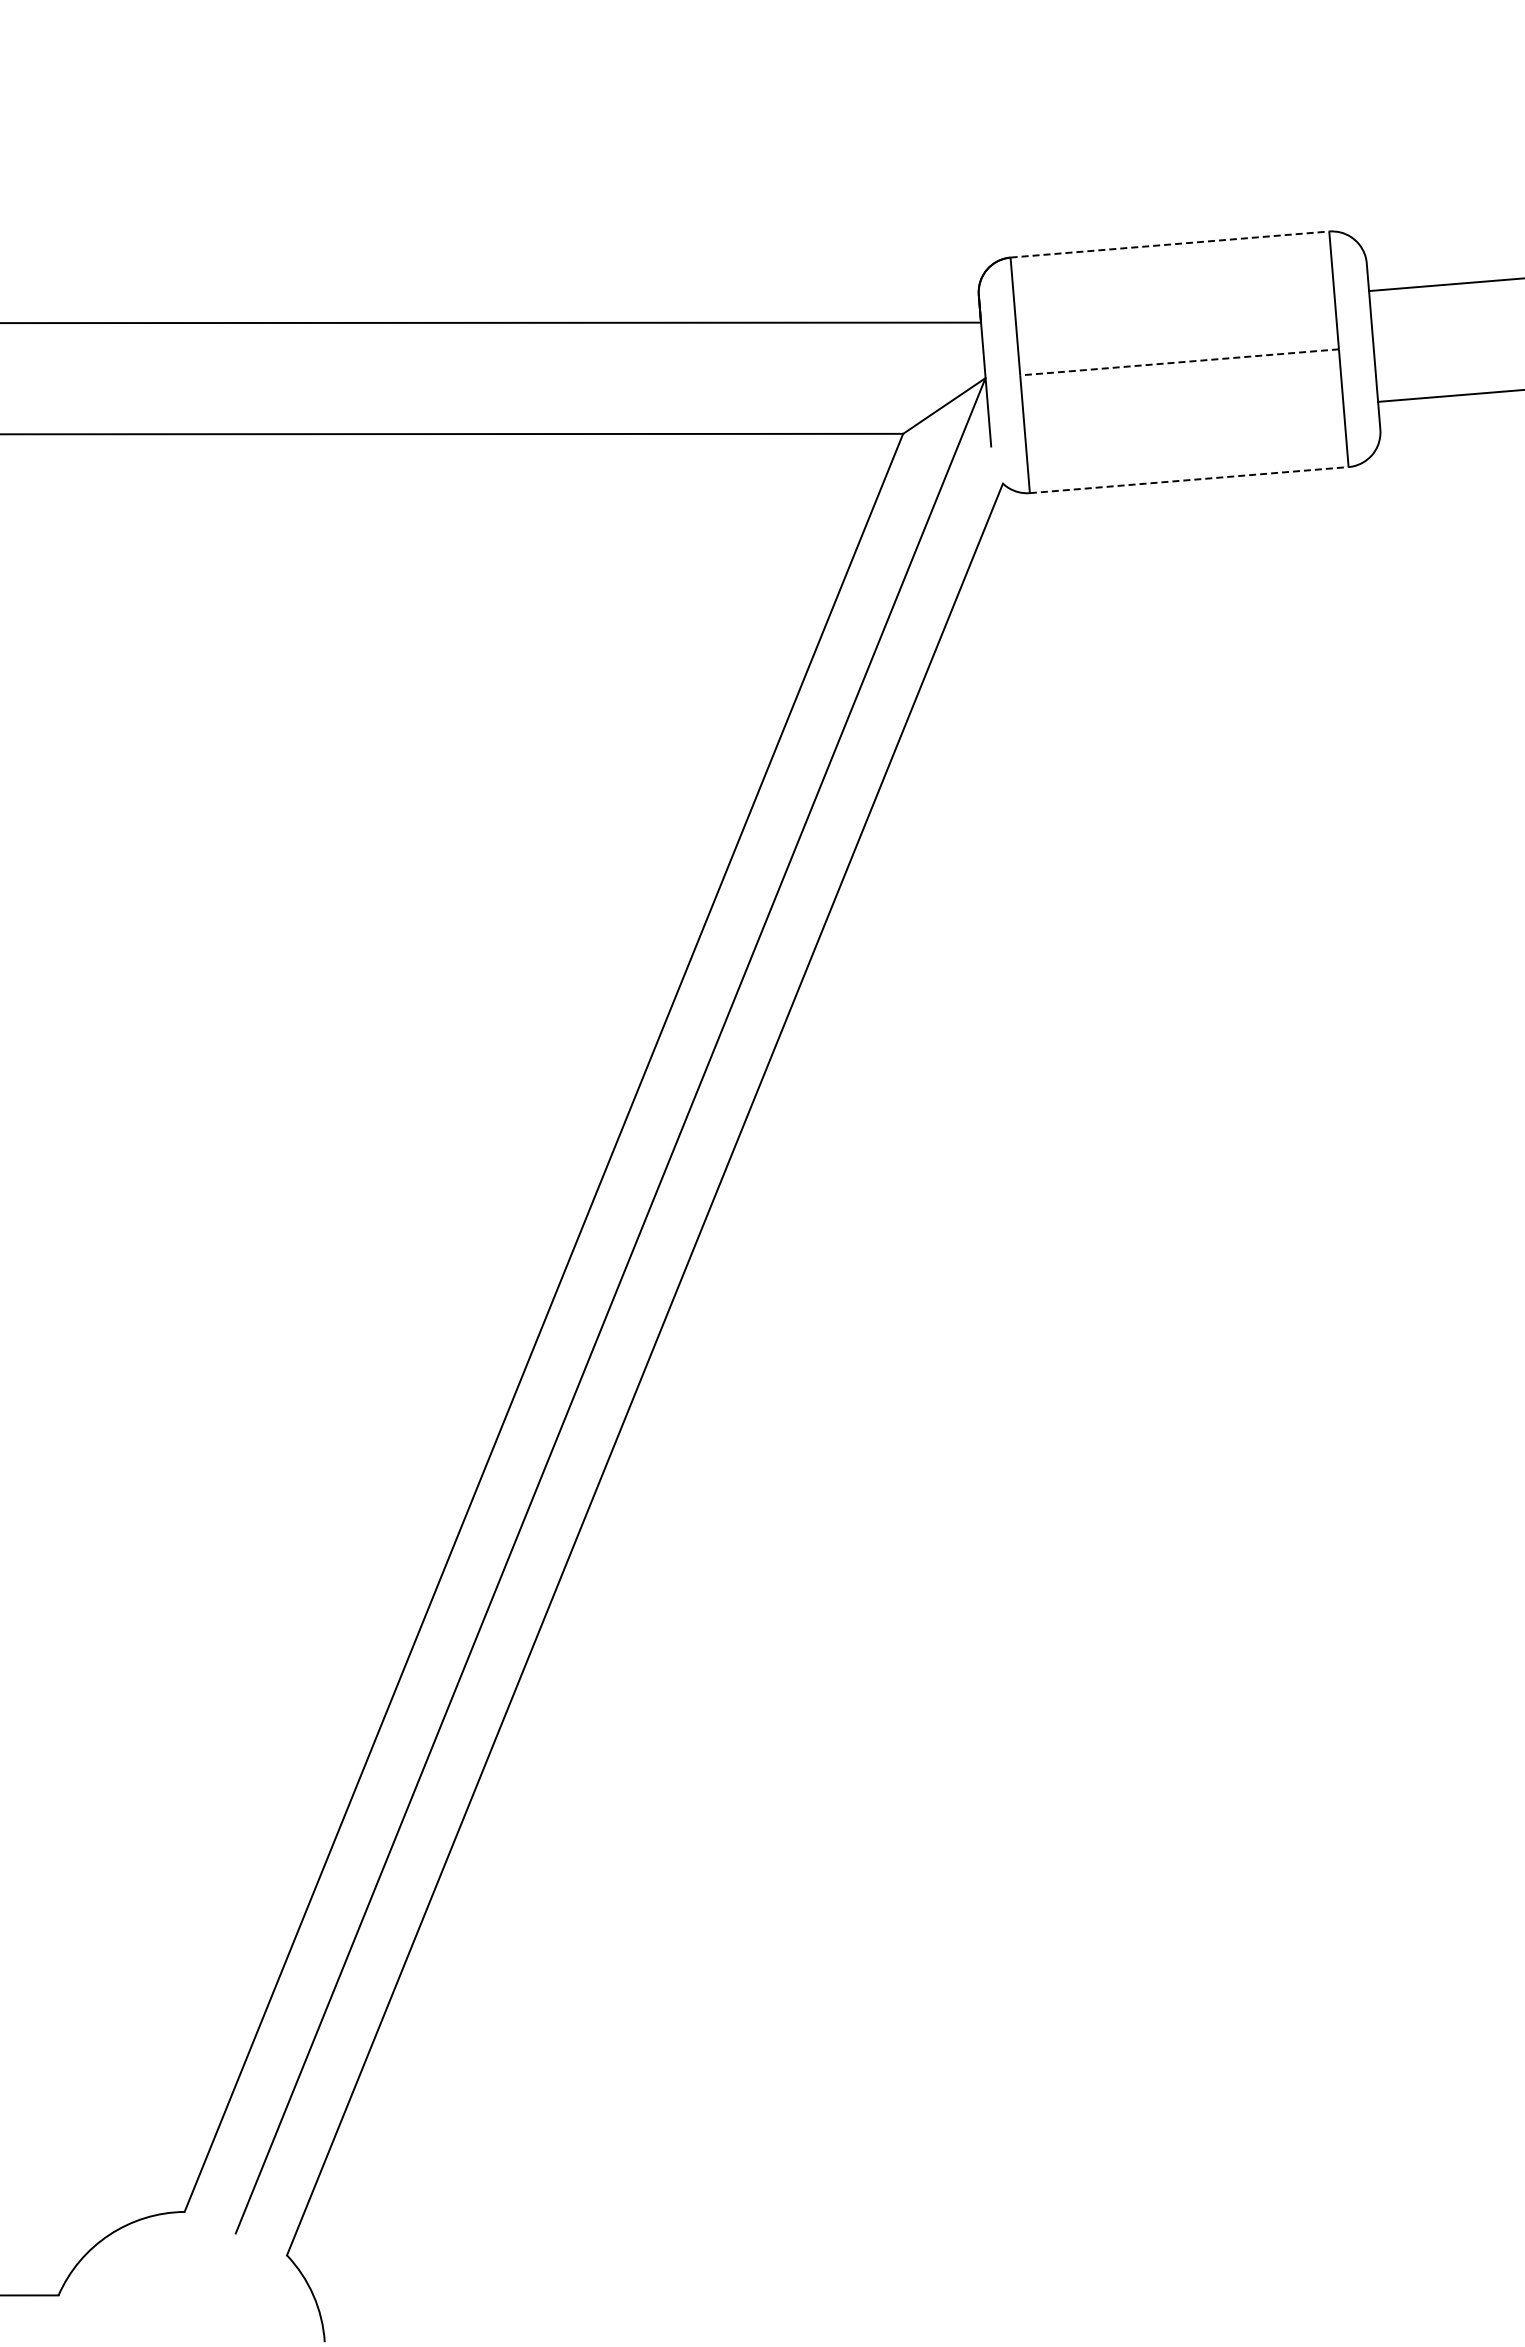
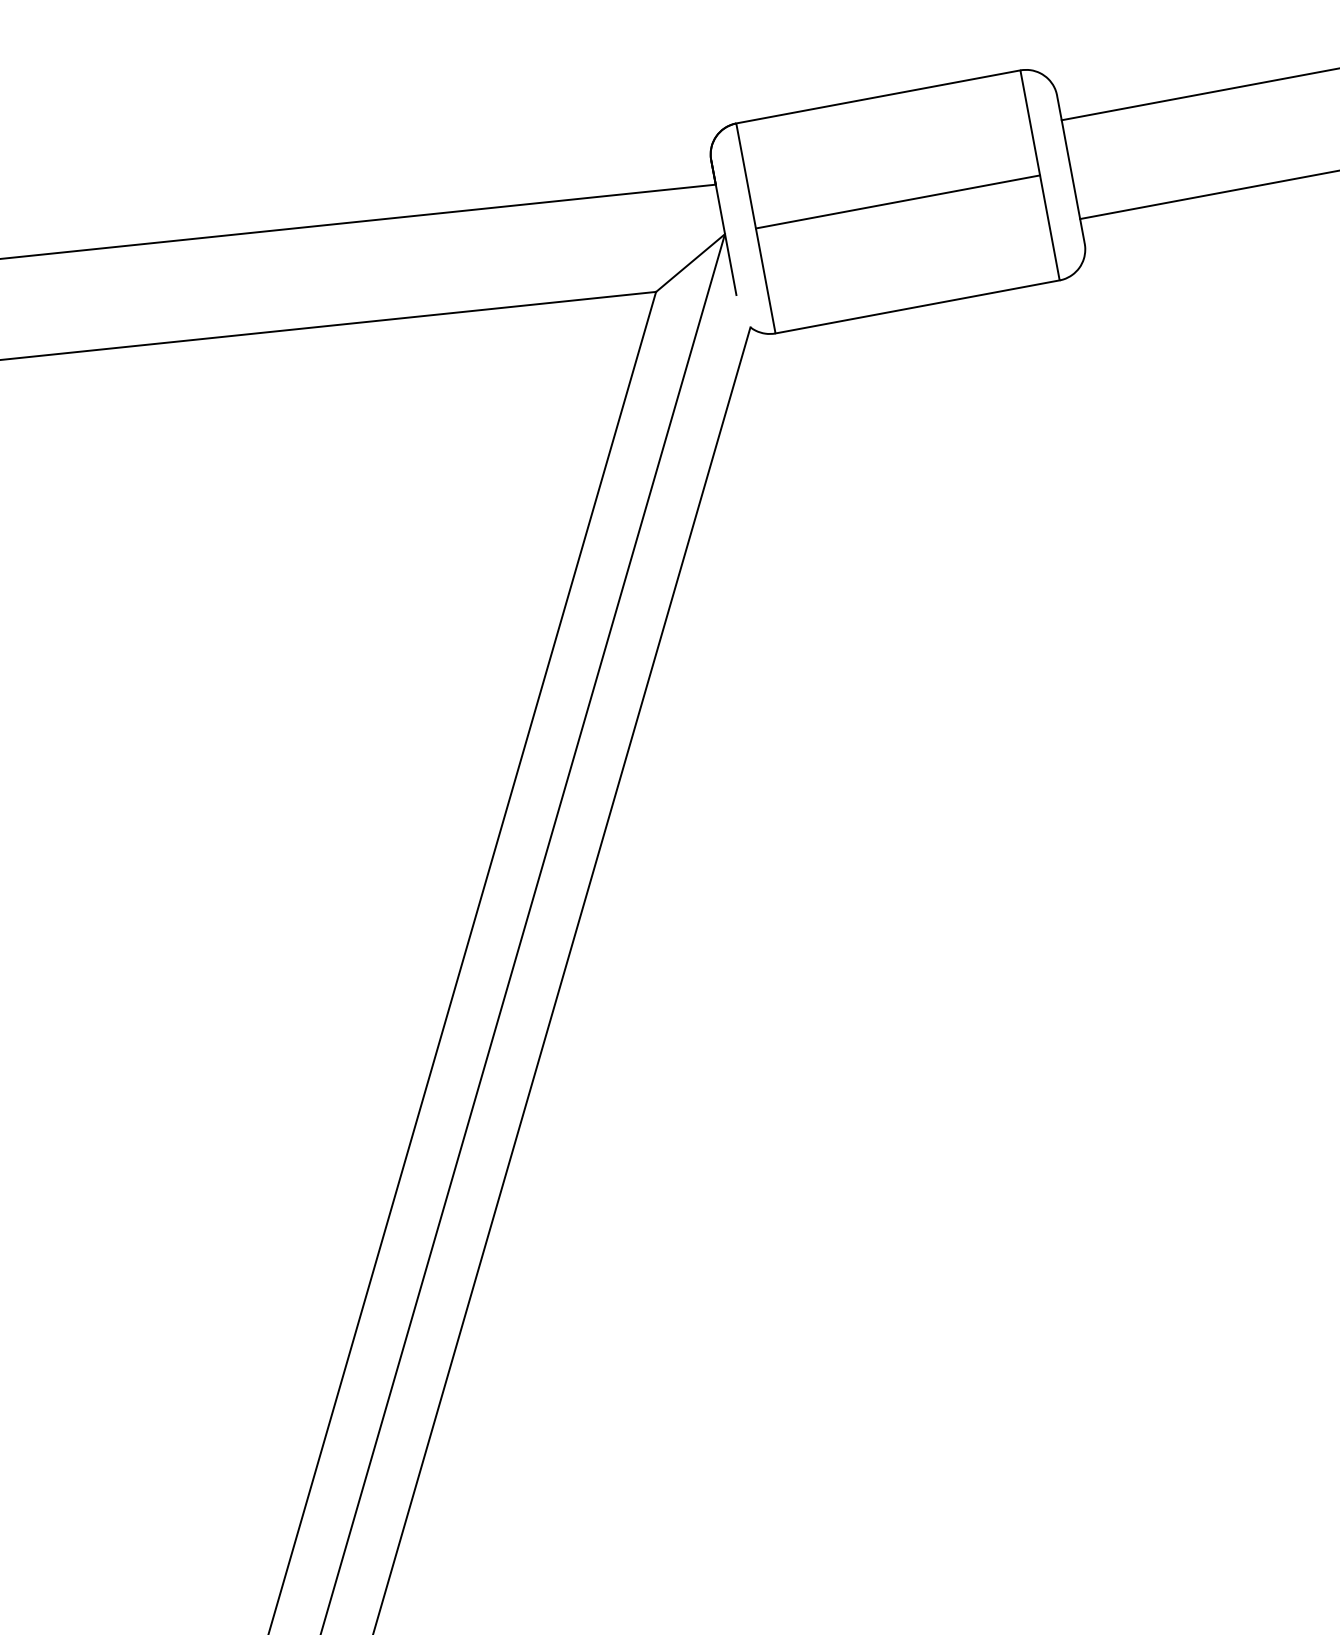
line: (1169, 244) -> (877, 96), dashed -> solid
line: (1179, 362) -> (897, 202), dashed -> solid
line: (1189, 480) -> (917, 307), dashed -> solid

